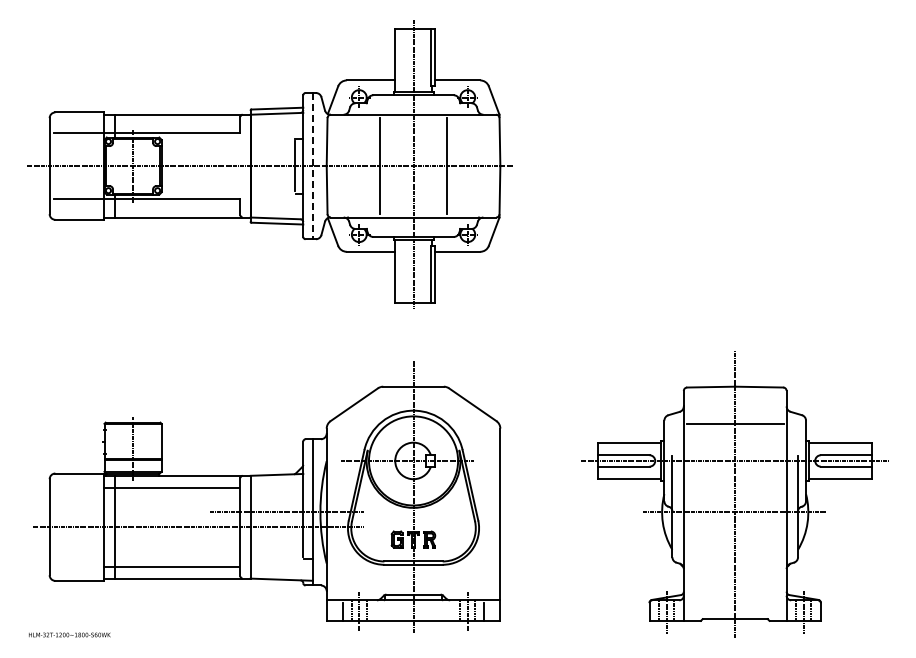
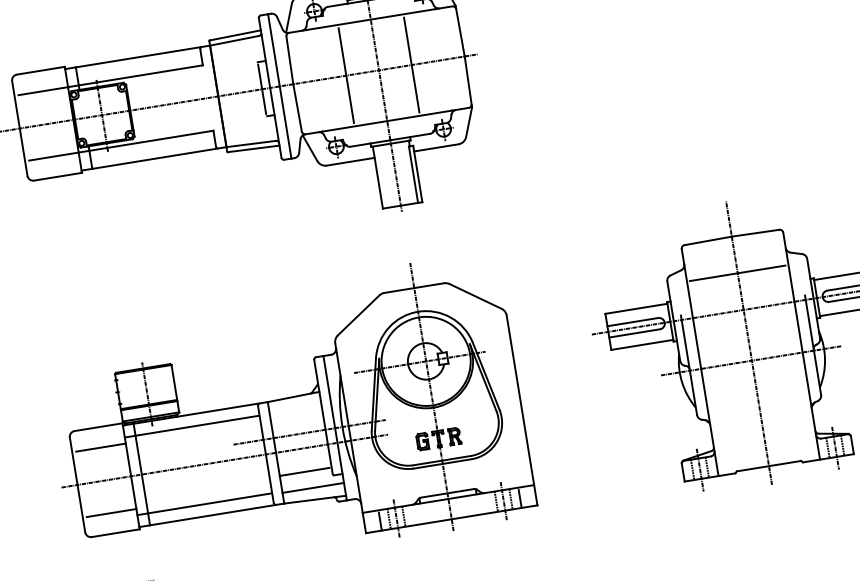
line: (313, 166) -> (280, 86), dashed -> solid
line: (78, 494) -> (100, 448), added
line: (275, 550) -> (304, 471), added
line: (78, 560) -> (111, 513), added
line: (281, 567) -> (312, 487), added

